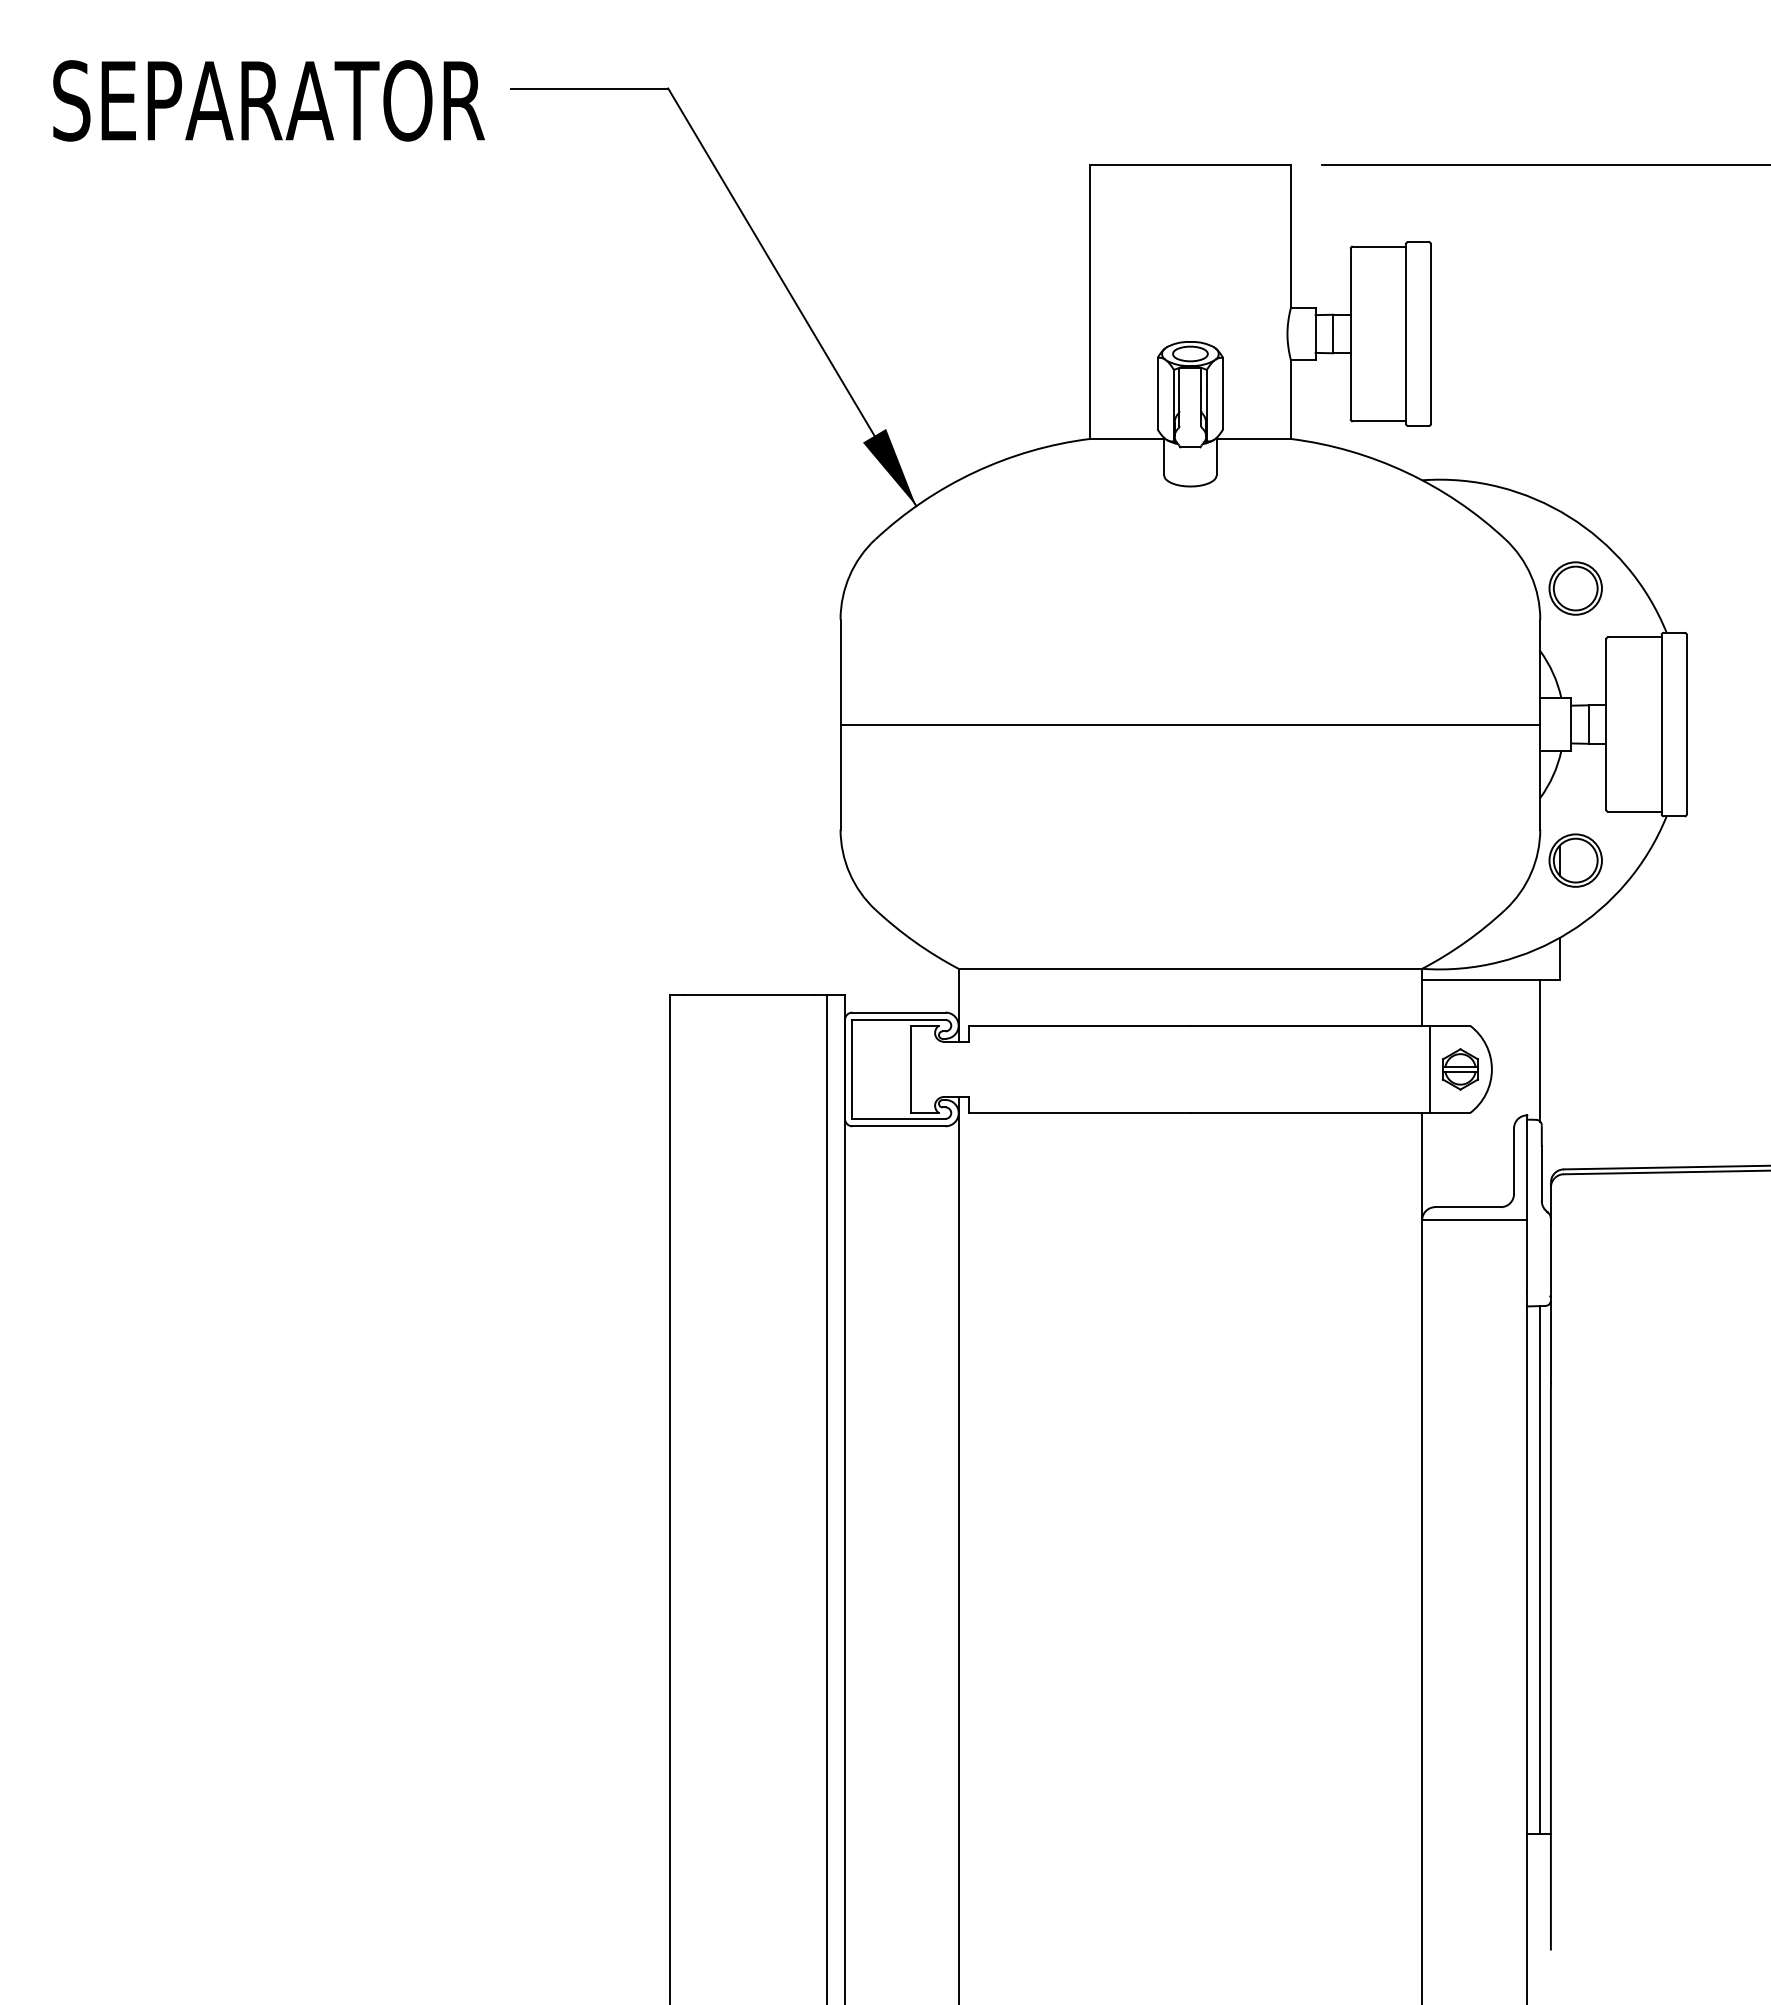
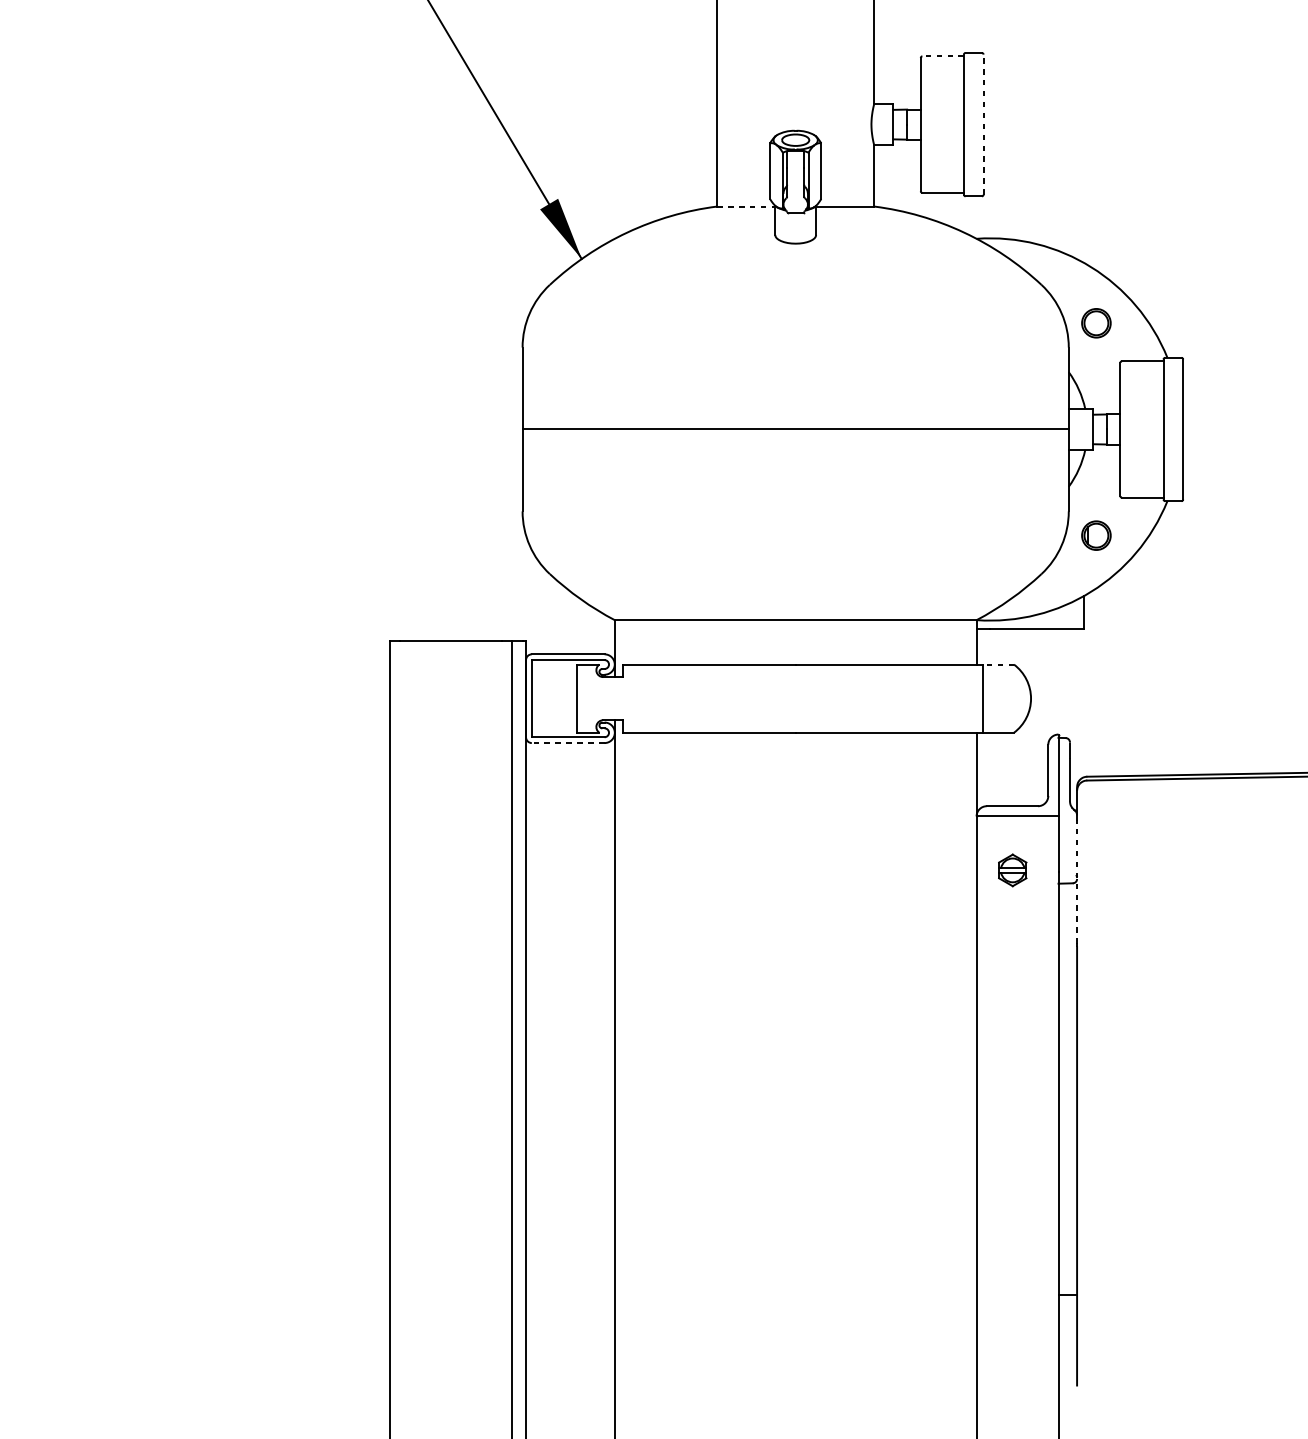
line: (1379, 246) -> (943, 56), solid -> dashed
line: (1431, 334) -> (983, 125), solid -> dashed
line: (1127, 438) -> (746, 206), solid -> dashed
part: (1575, 588) -> (1096, 323), size x0.7
part: (1575, 860) -> (1096, 535), size x0.7
line: (1450, 1025) -> (998, 664), solid -> dashed
line: (1540, 1050) -> (1068, 683), removed
part: (1460, 1069) -> (1012, 870), moved
line: (898, 1126) -> (567, 743), solid -> dashed
line: (1550, 1303) -> (1076, 881), solid -> dashed
line: (1540, 1569) -> (1068, 1089), removed

